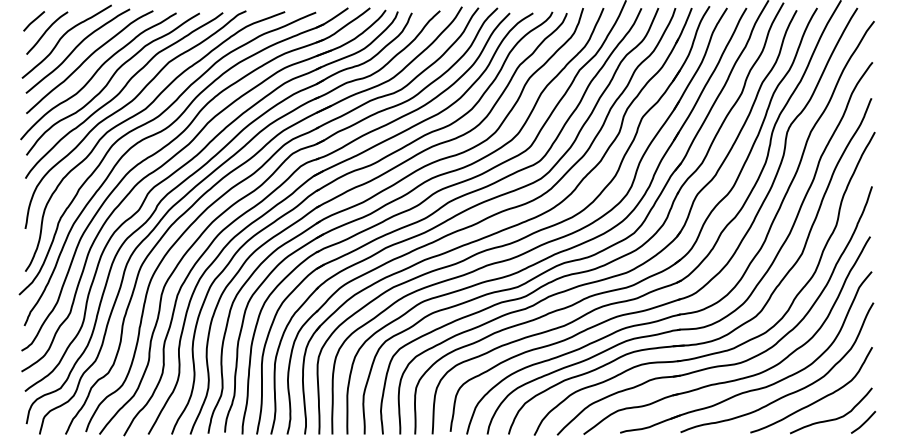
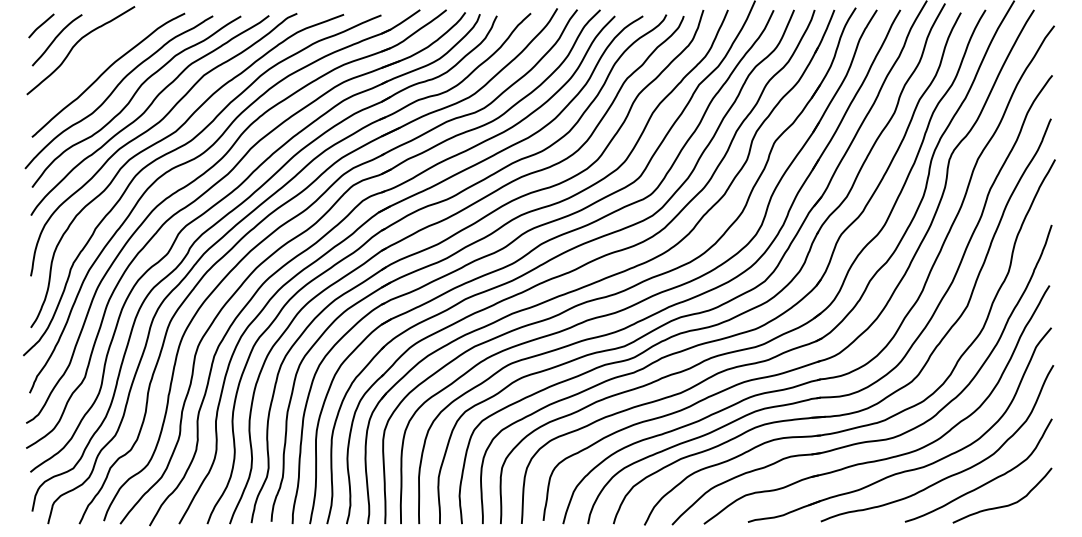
curve: (76, 48) -> (92, 58), removed
curve: (863, 422) -> (1041, 509), removed

